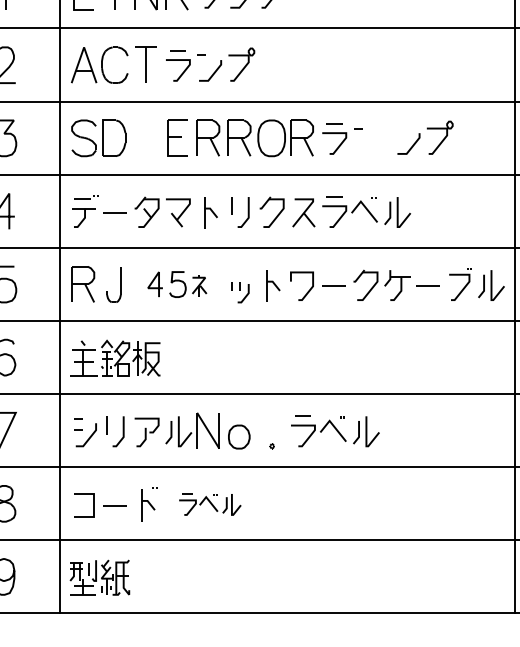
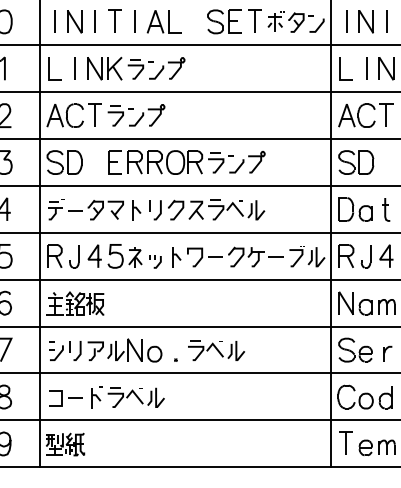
part: (425, 138) -> (247, 162), moved
part: (176, 284) -> (114, 256), size x1.43
part: (209, 504) -> (135, 397), size x1.43

